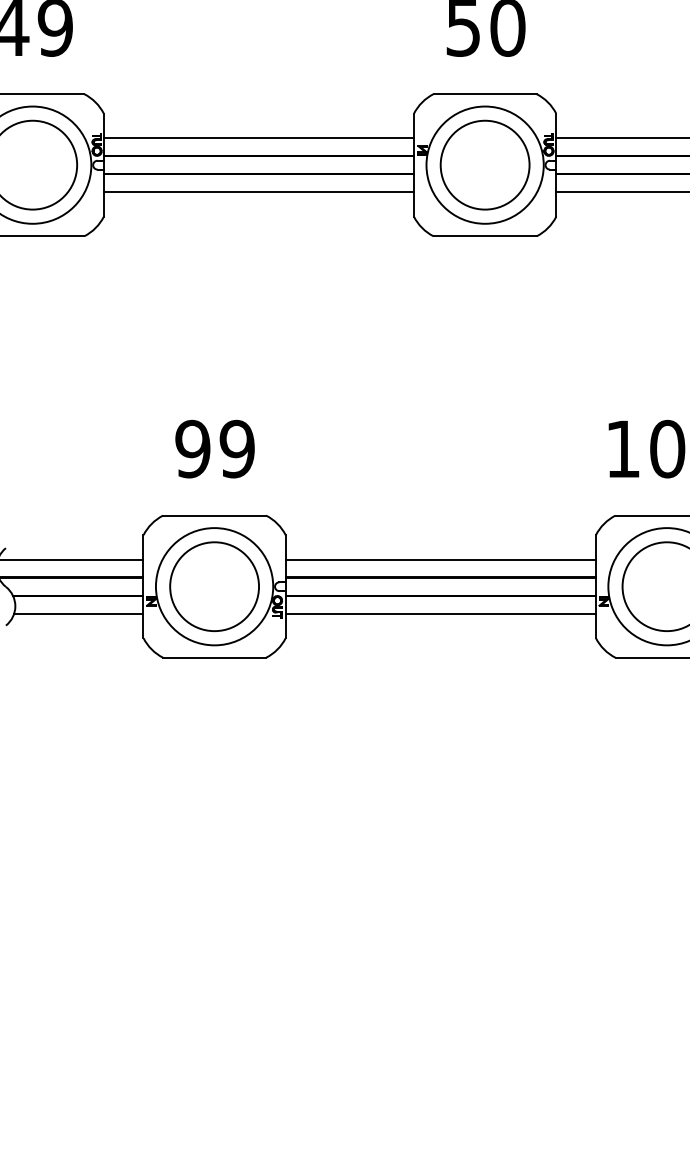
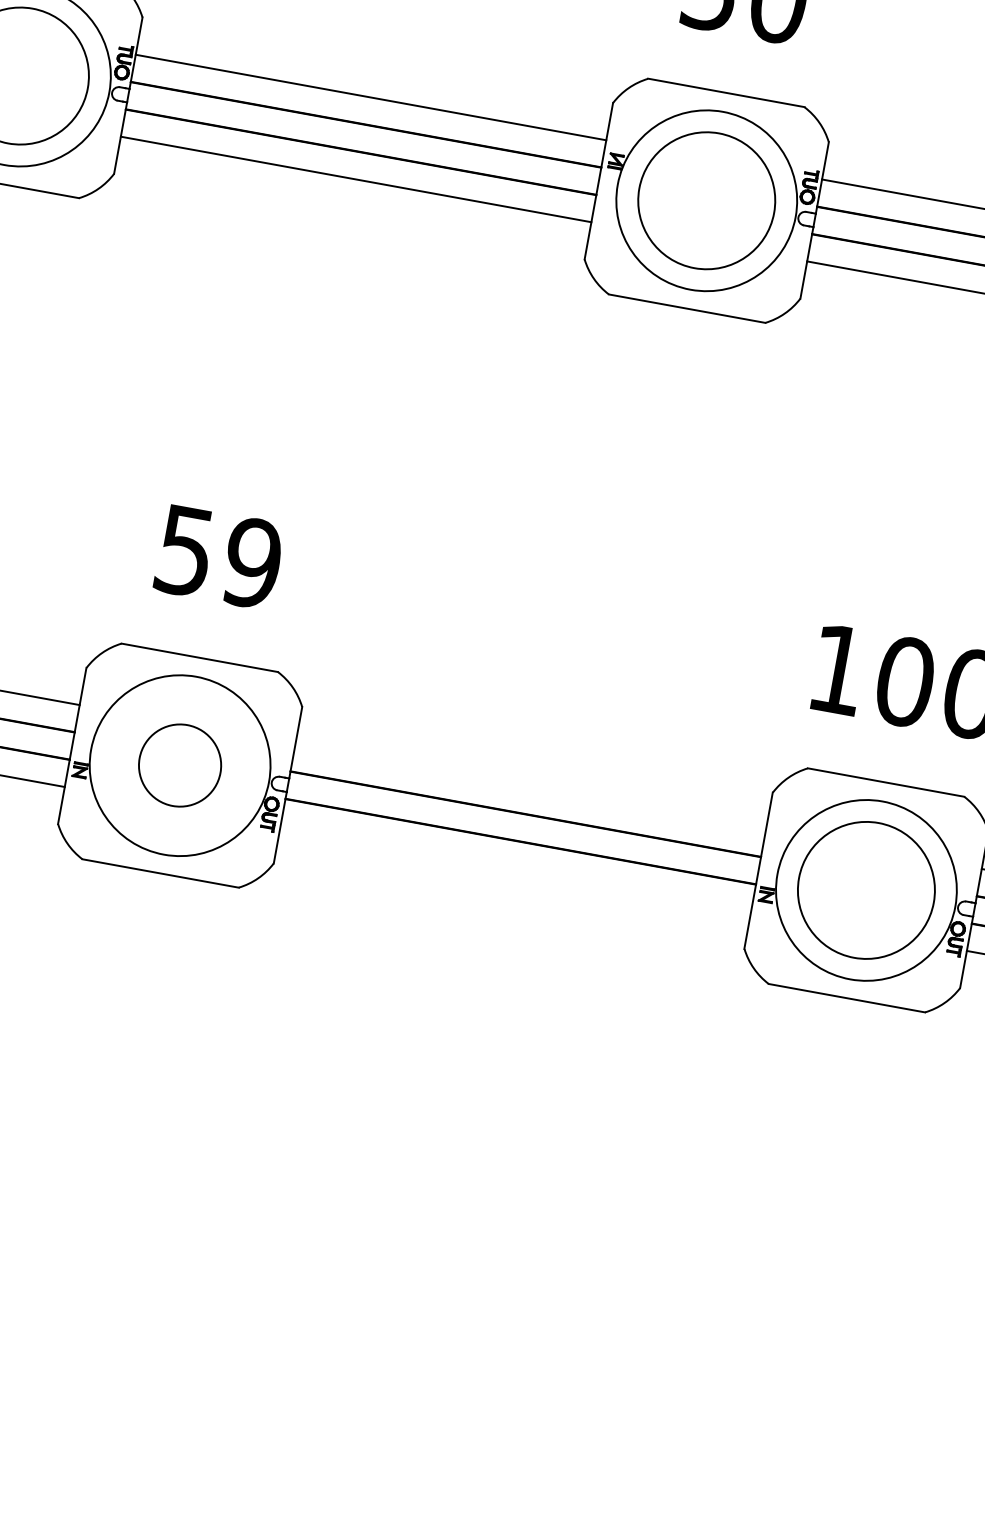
text: (192, 448) -> (184, 549), 99 -> 59
line: (440, 559) -> (530, 786), removed
circle: (214, 586) -> (180, 765), size x0.6
line: (440, 613) -> (515, 868), removed

